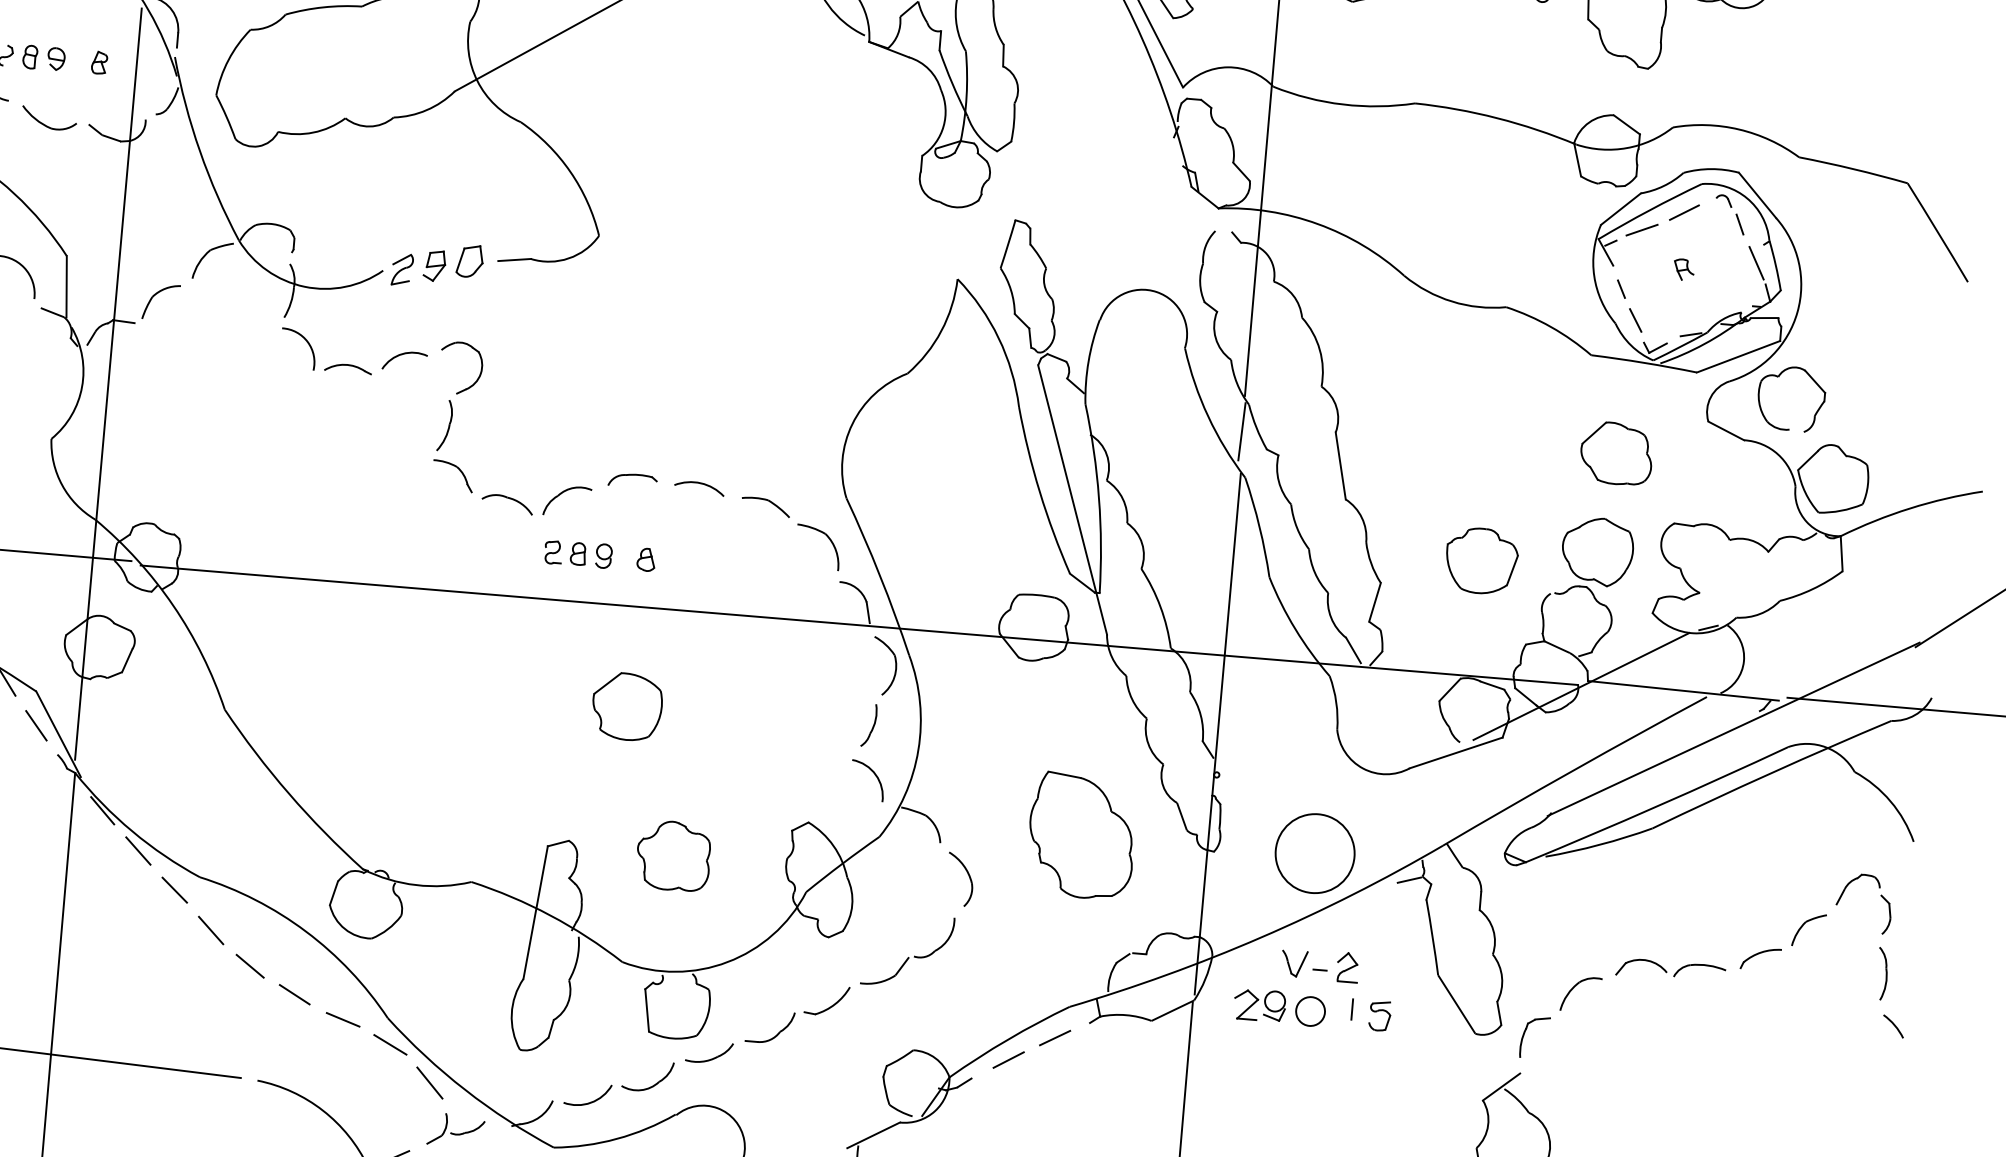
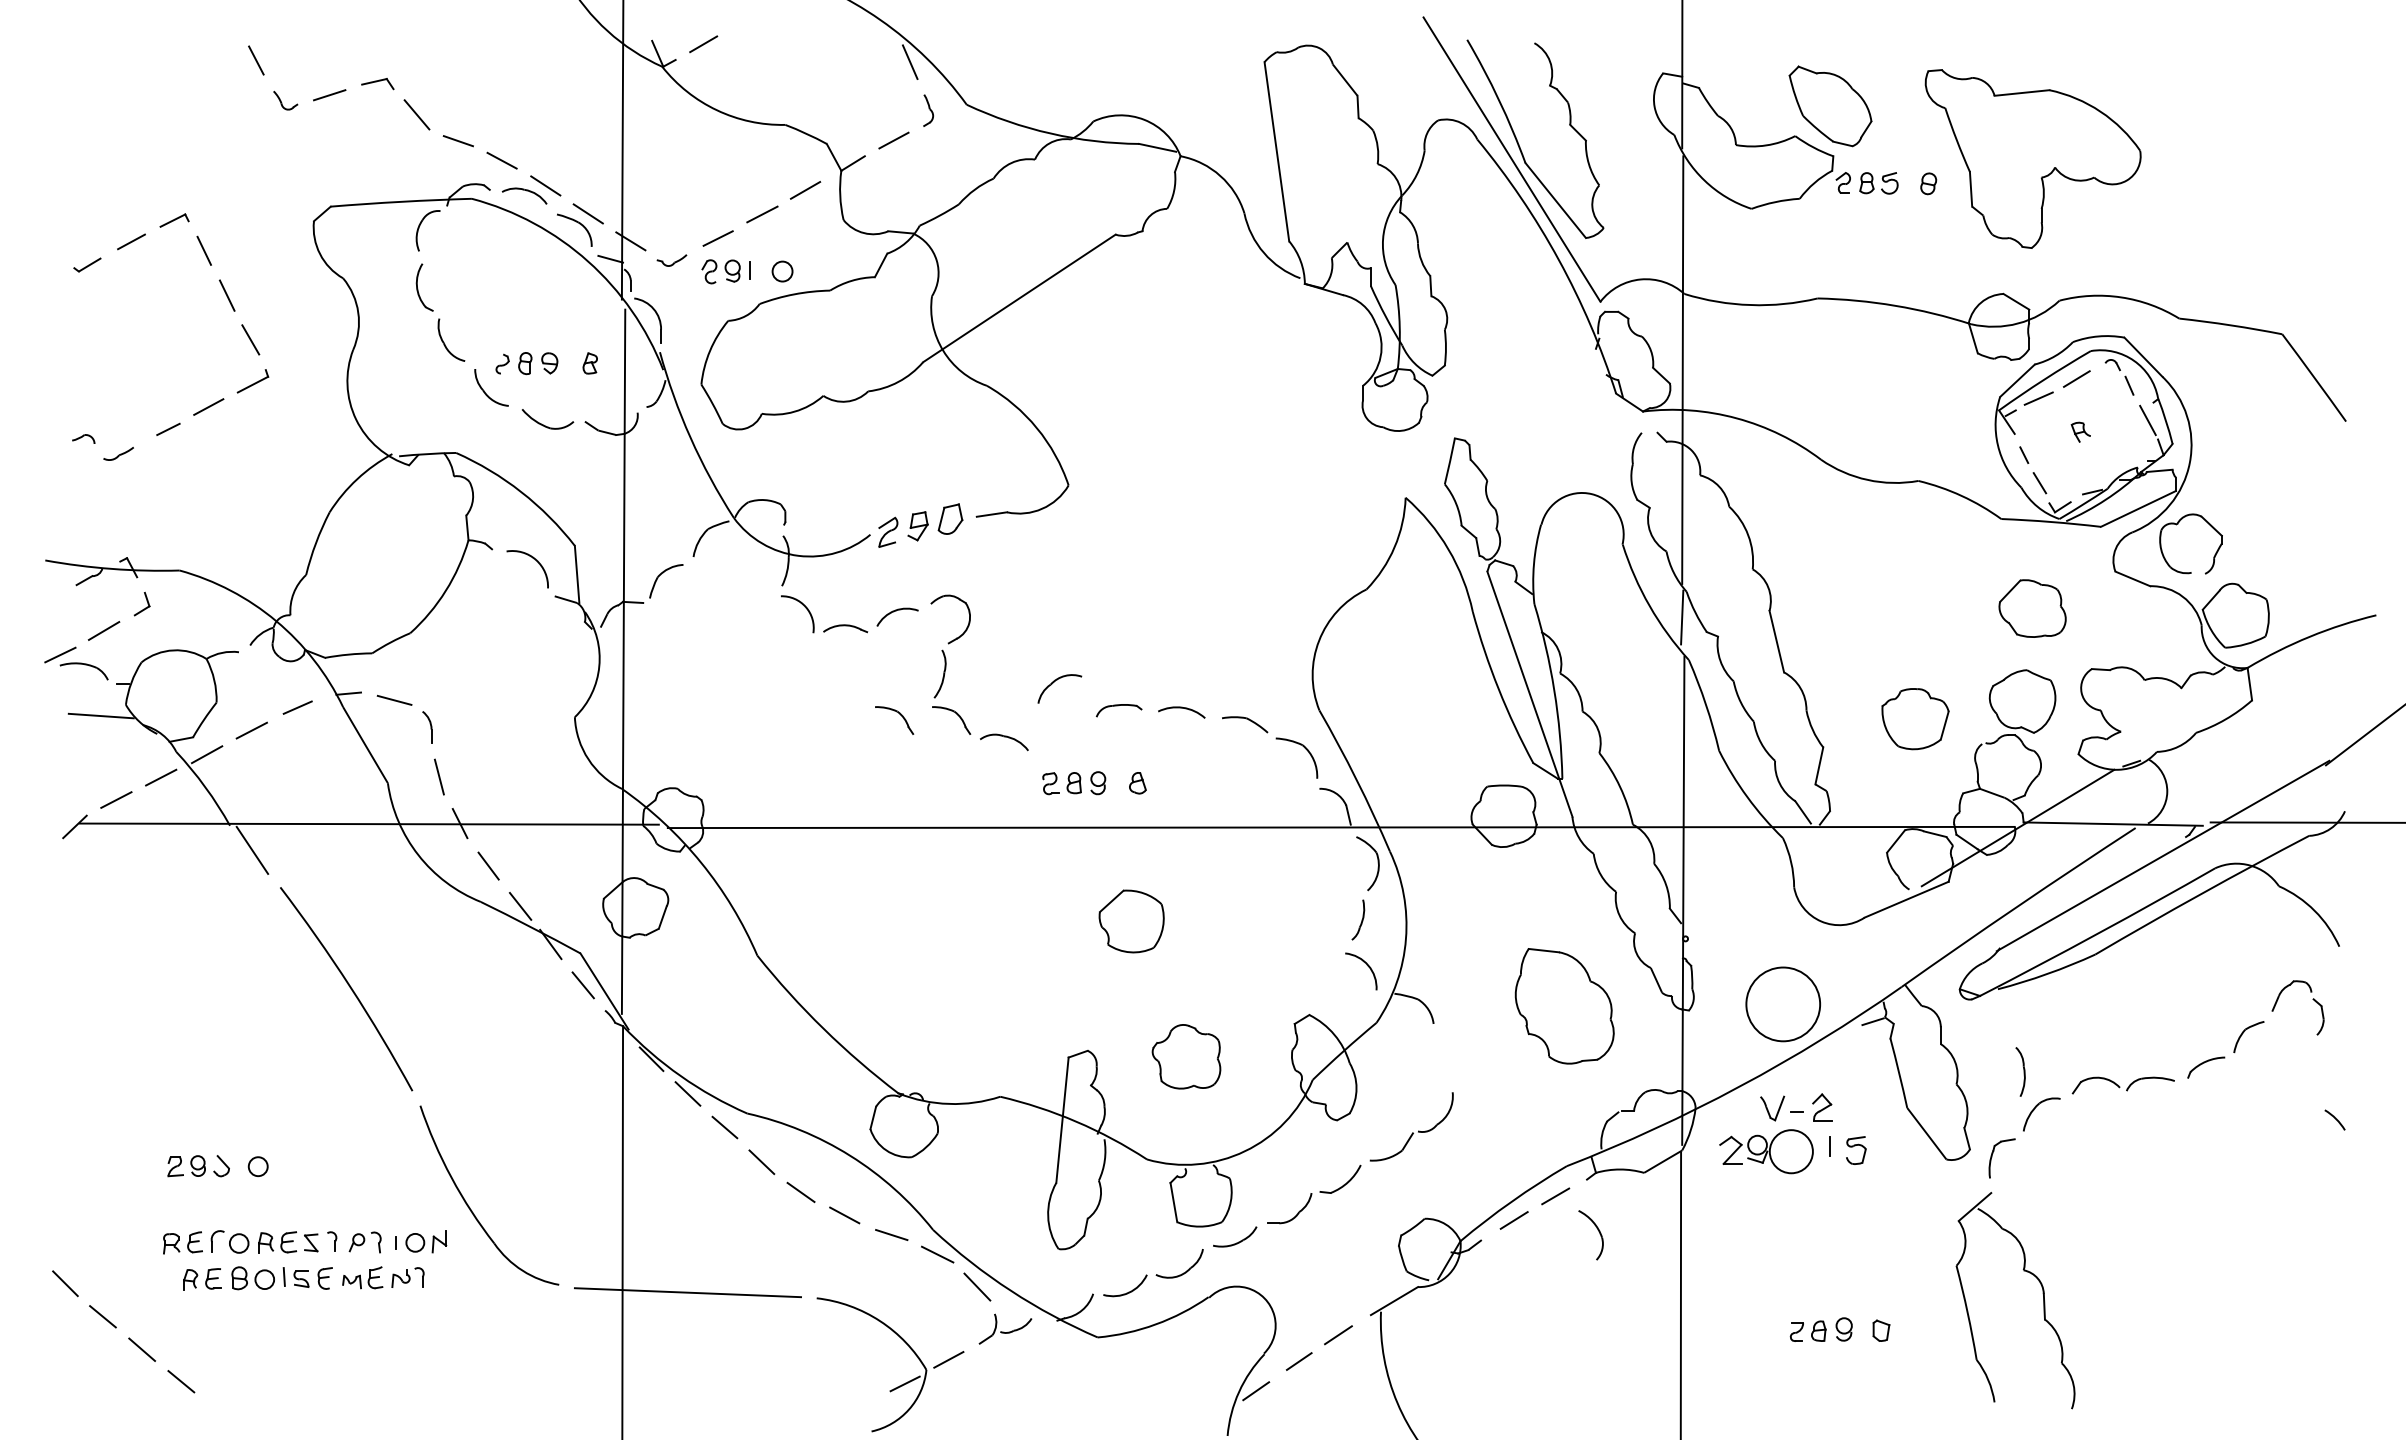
part: (398, 465) -> (899, 714), added
part: (562, 493) -> (1054, 682), moved
part: (967, 875) -> (1597, 1230), moved
part: (1882, 973) -> (2020, 1071), moved
circle: (1309, 1011) -> (1790, 1151), size x1.6

